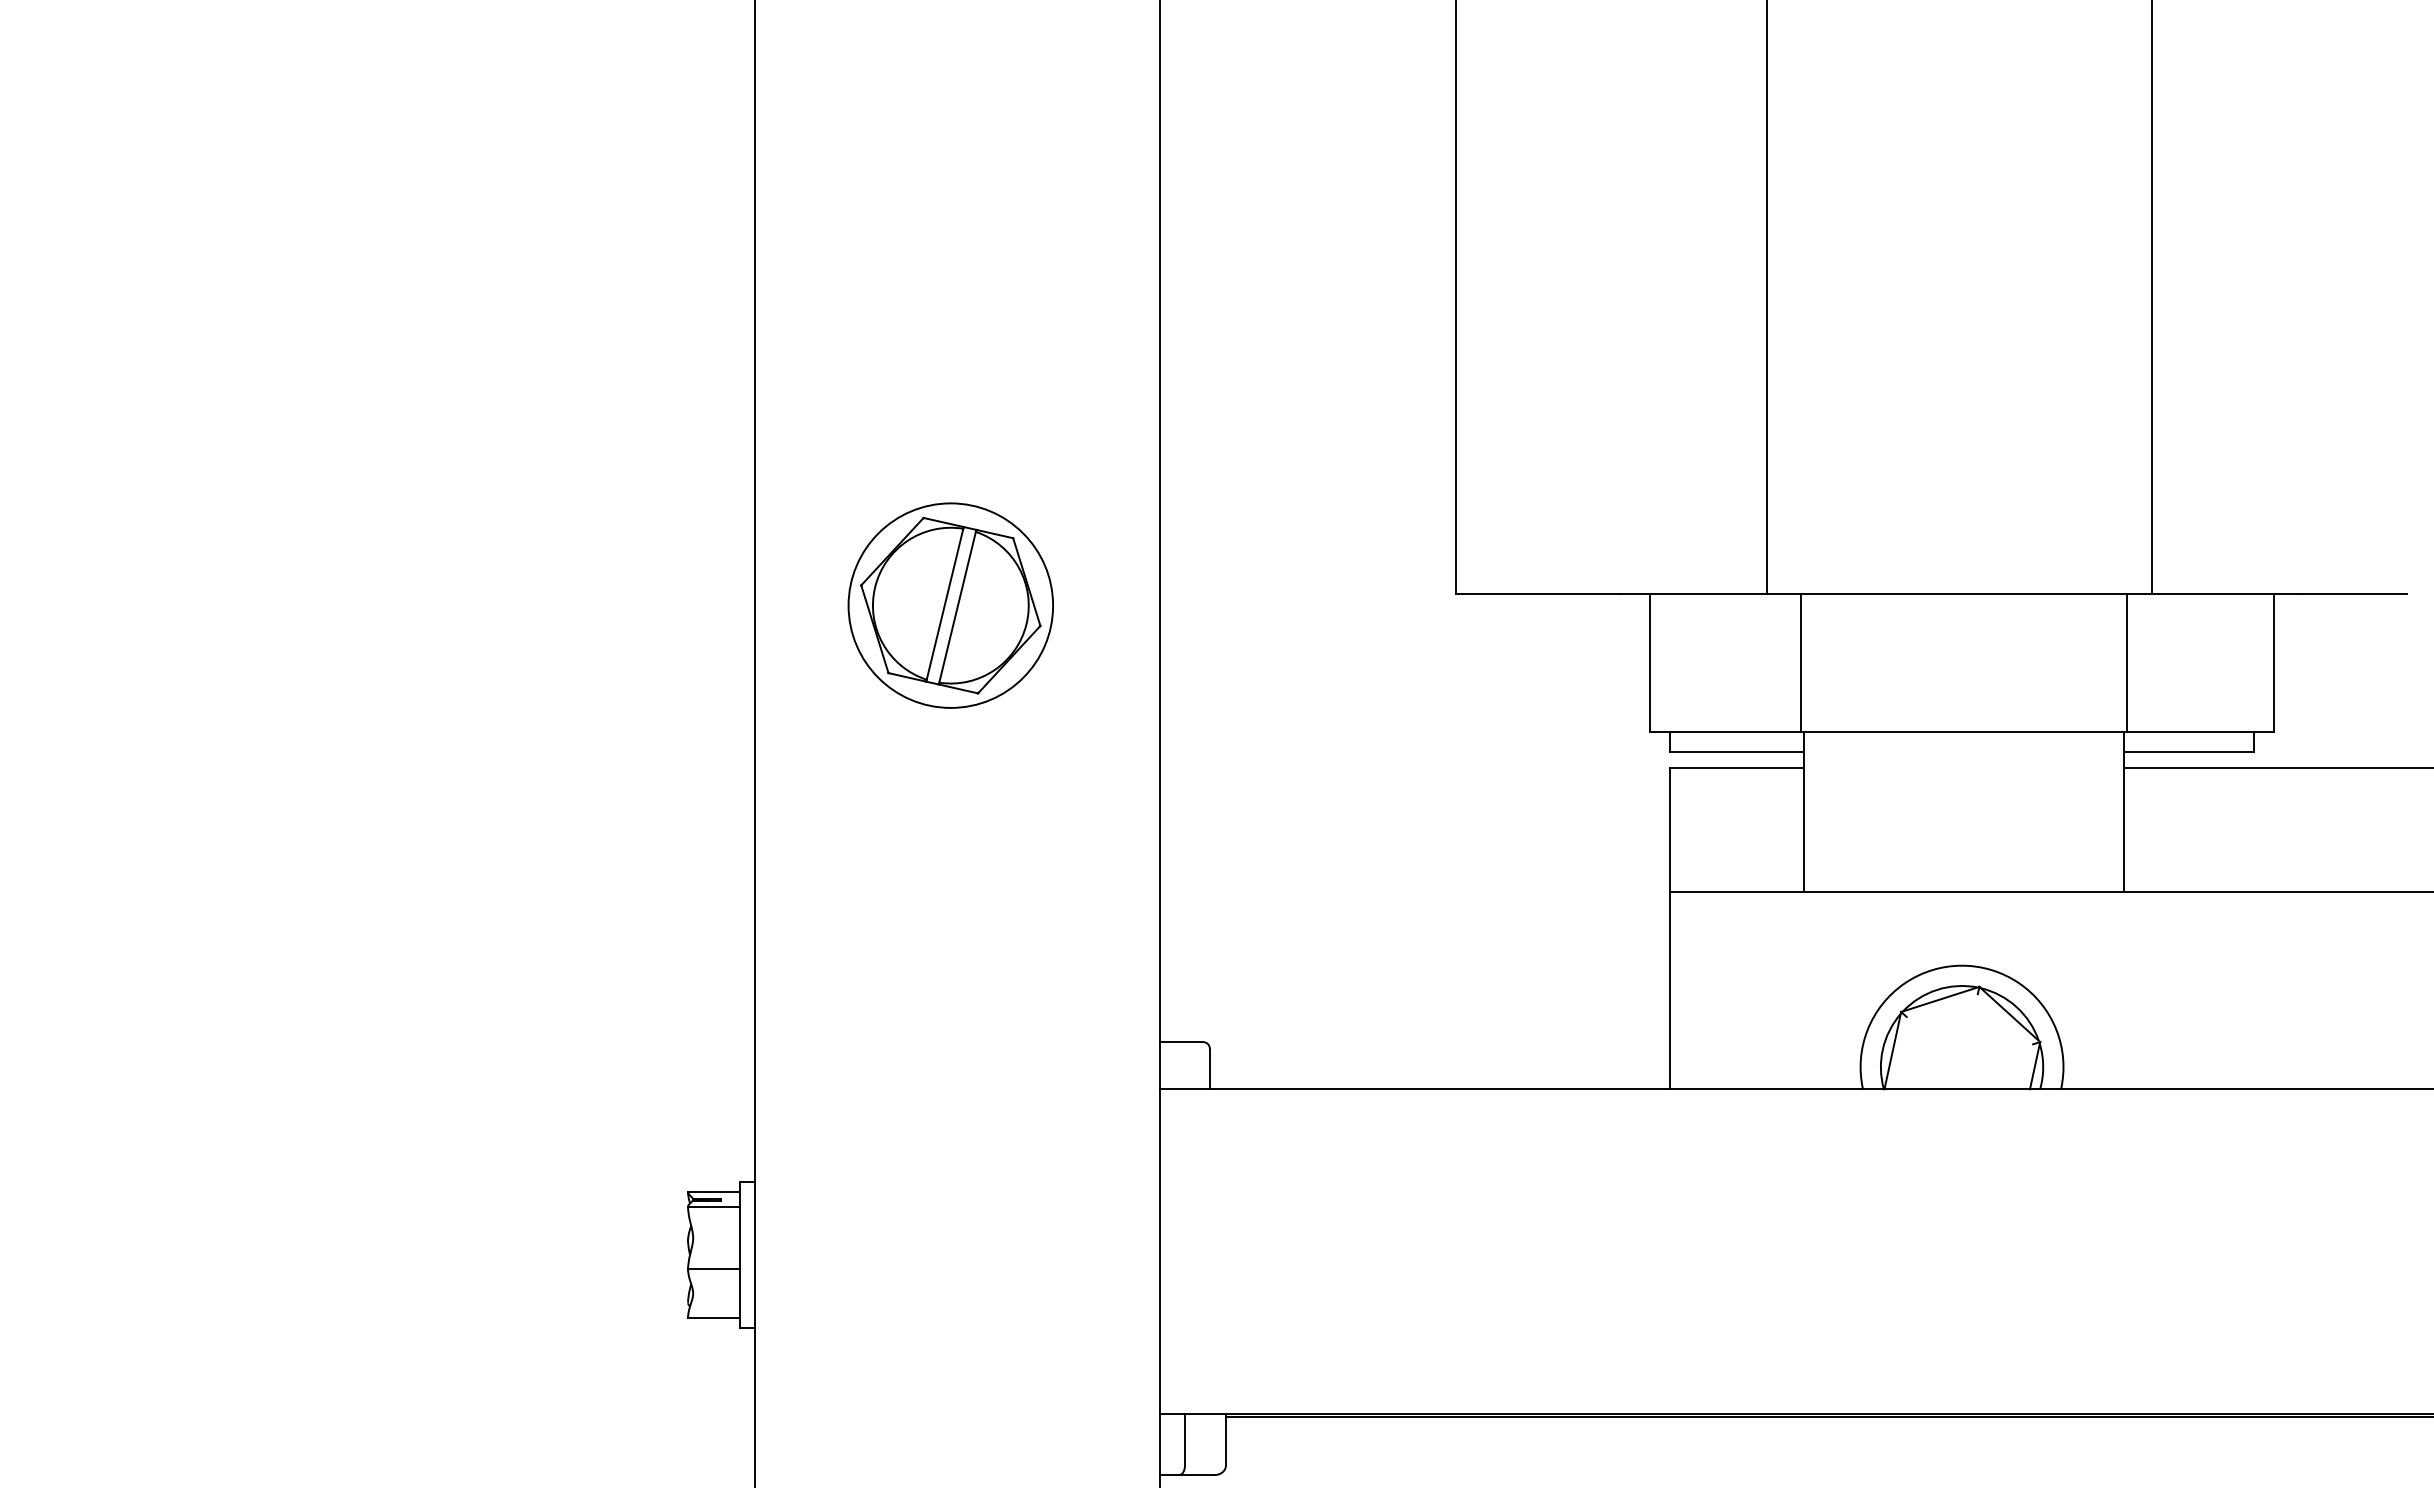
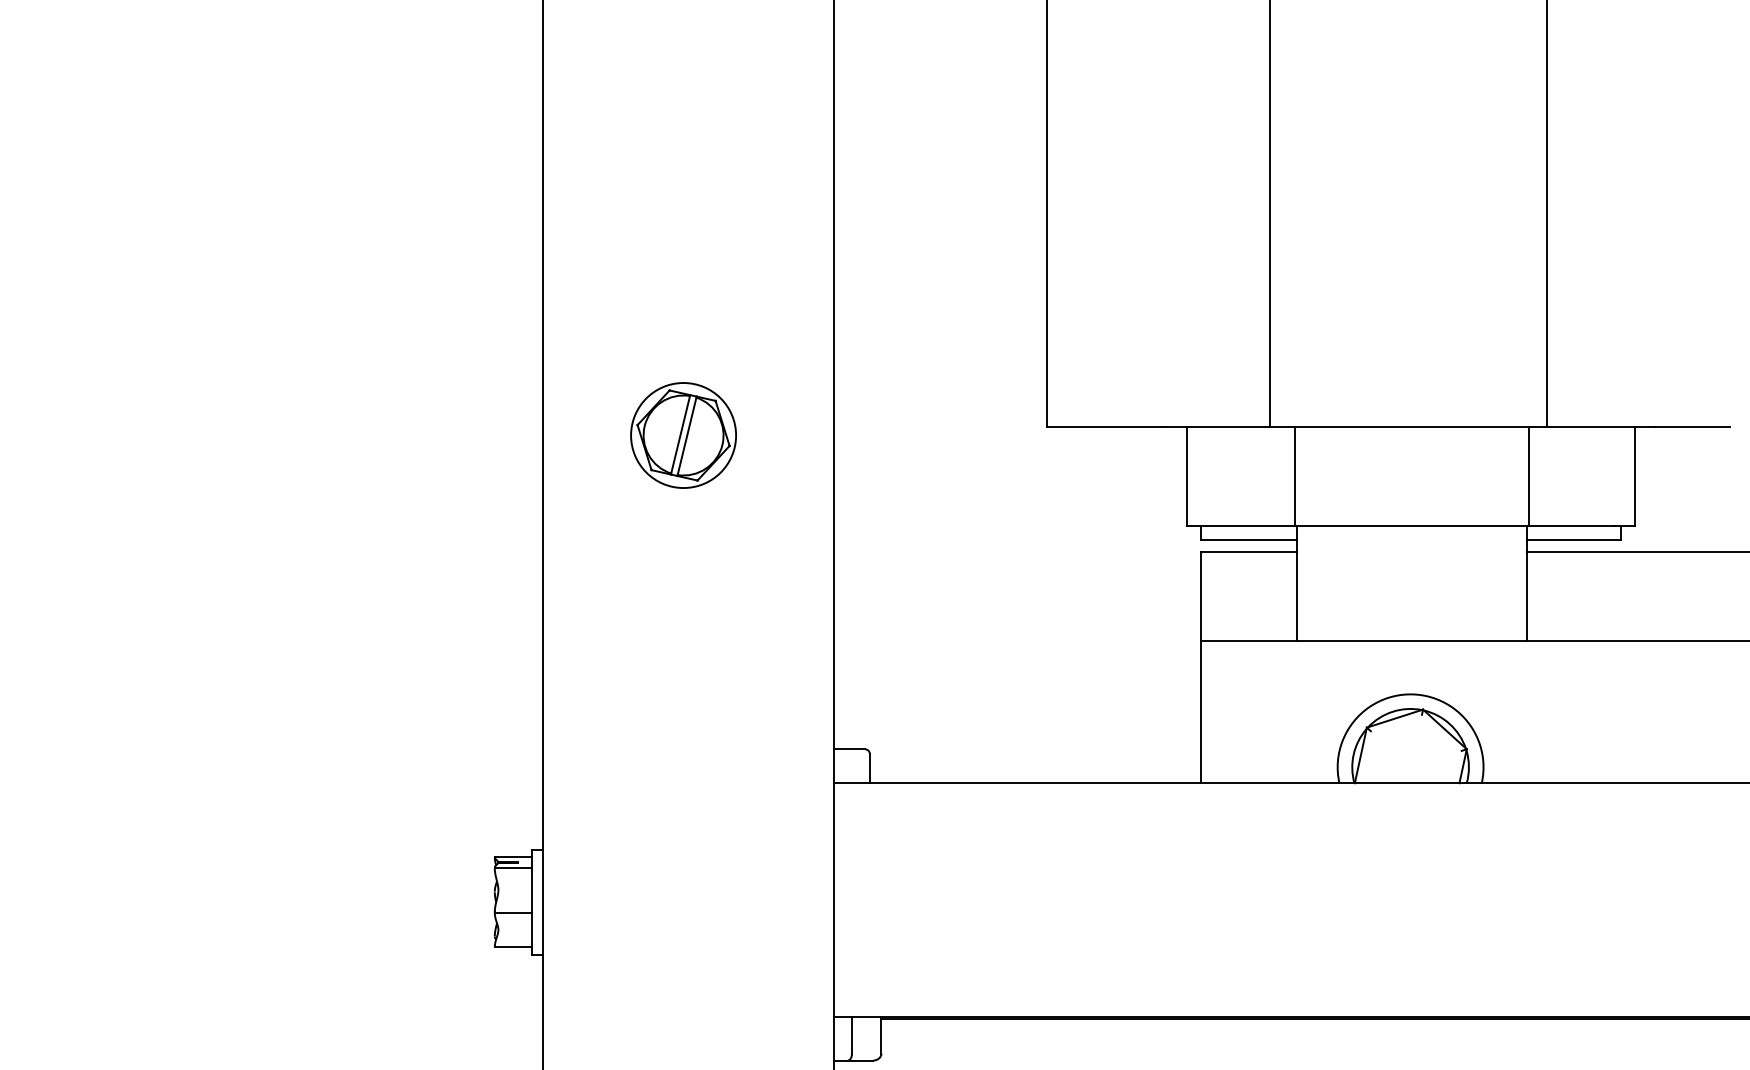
part: (950, 605) -> (683, 435), size x0.71

